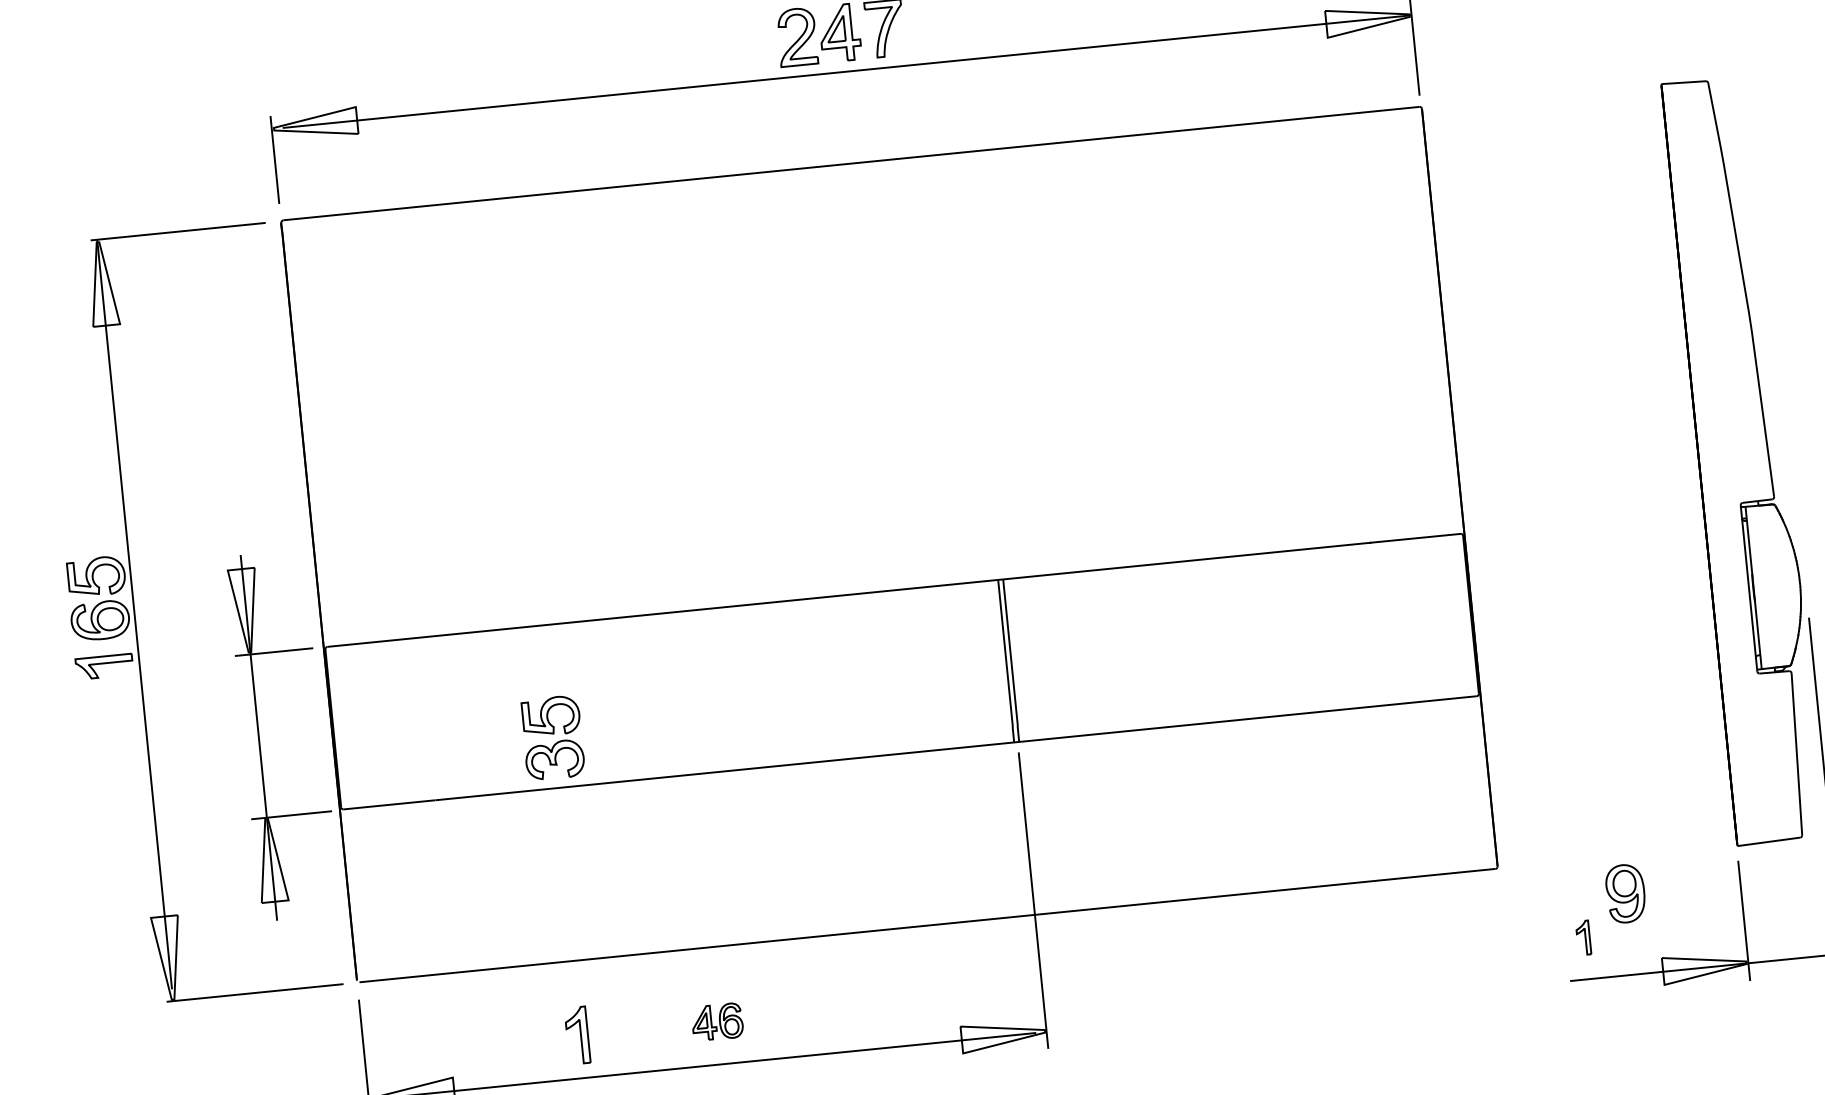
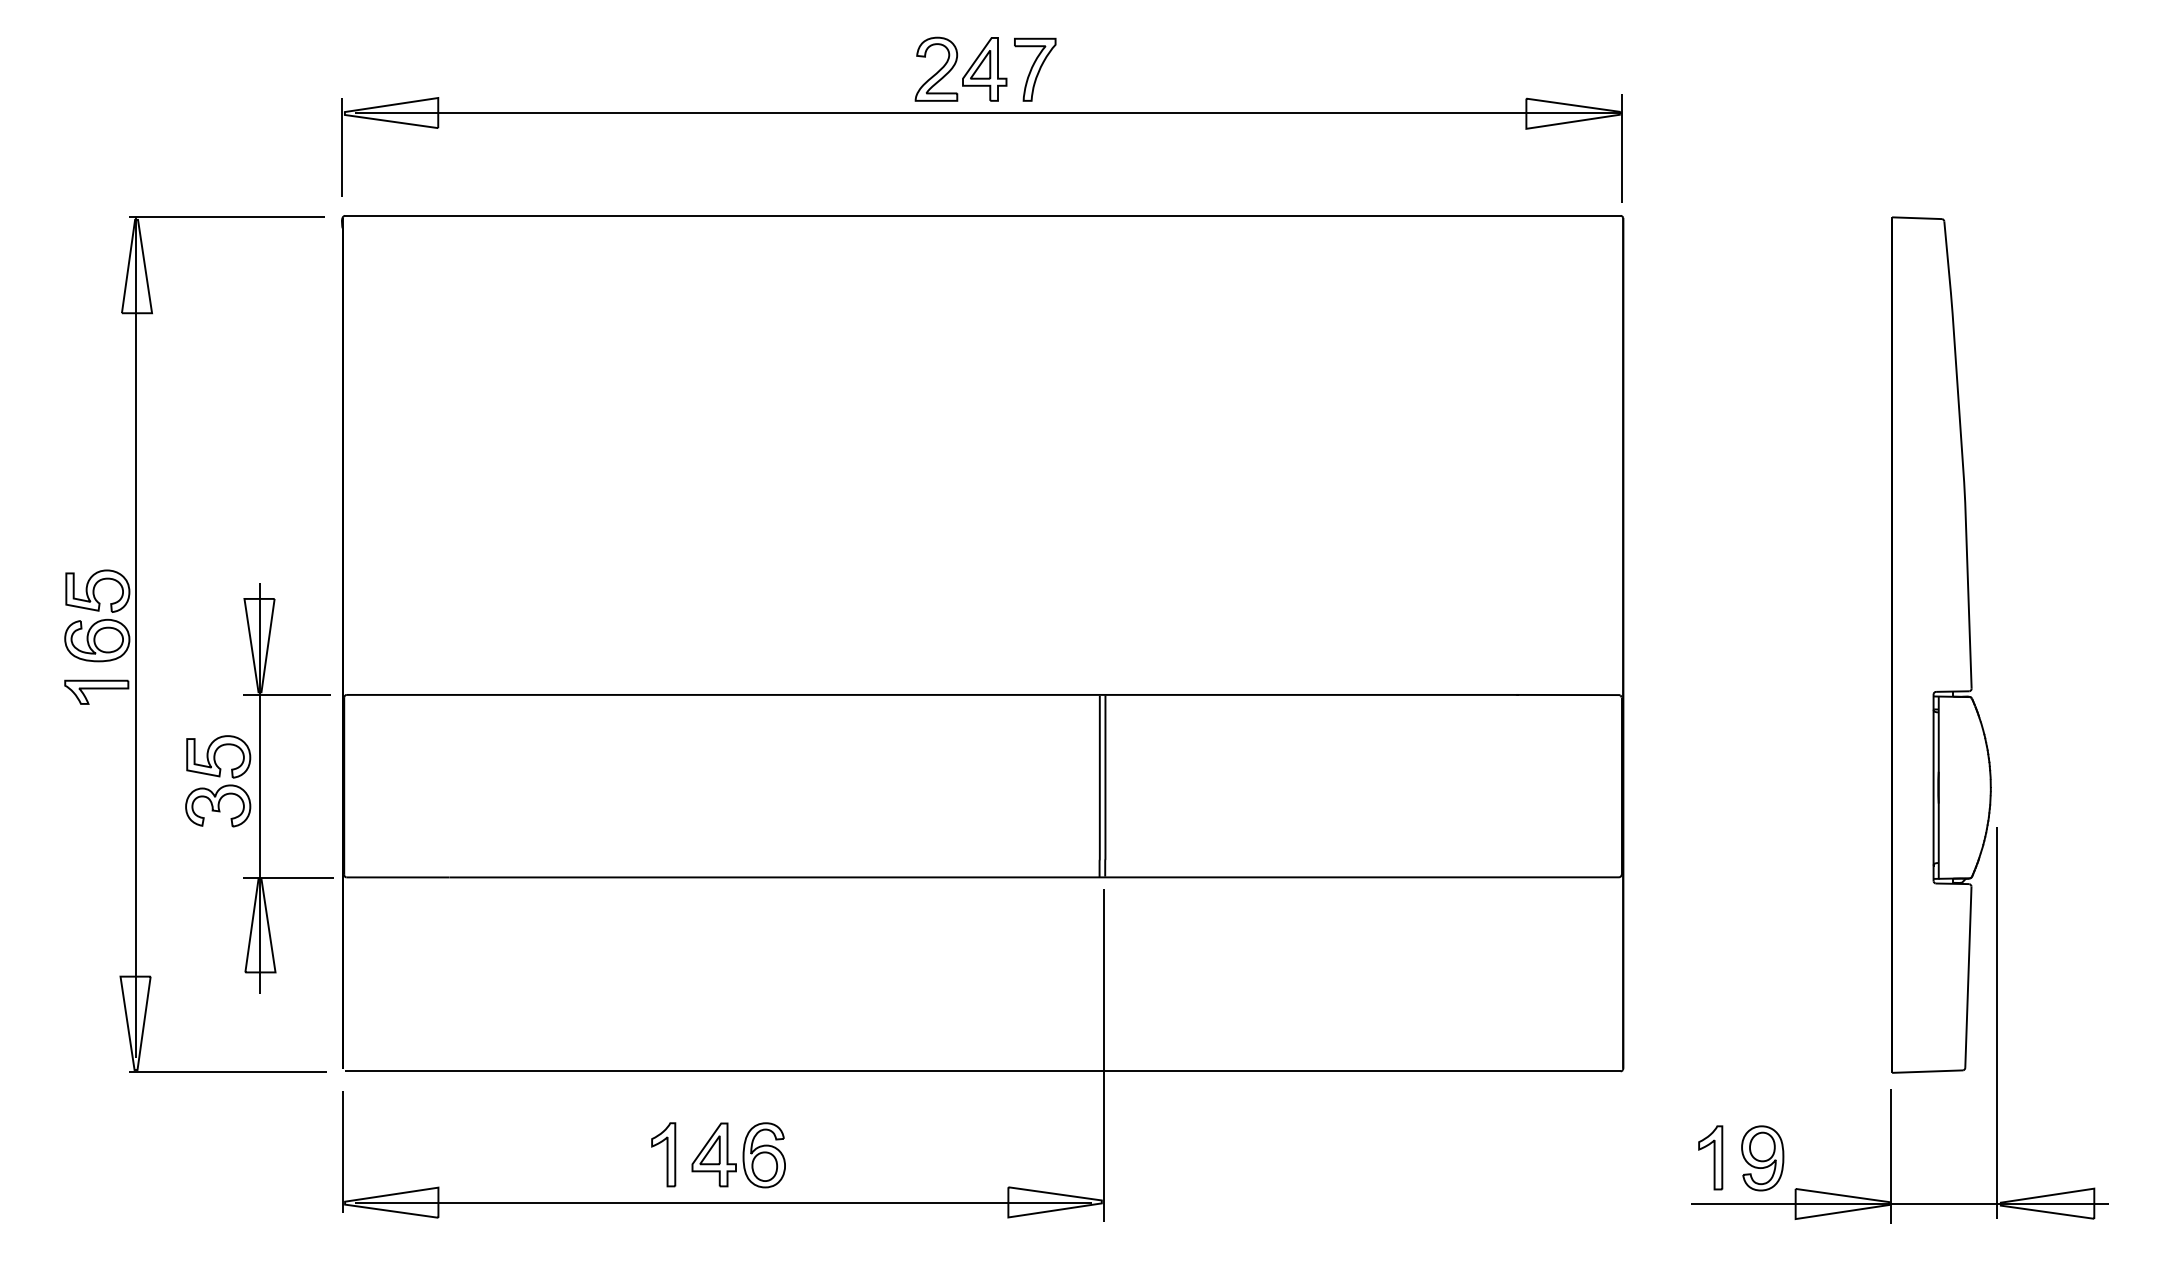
part: (553, 738) -> (218, 781), moved
part: (1625, 893) -> (1762, 1158), moved
part: (1583, 937) -> (1710, 1157), size x1.67
part: (717, 1022) -> (738, 1155), size x1.67
part: (577, 1035) -> (663, 1154), moved

